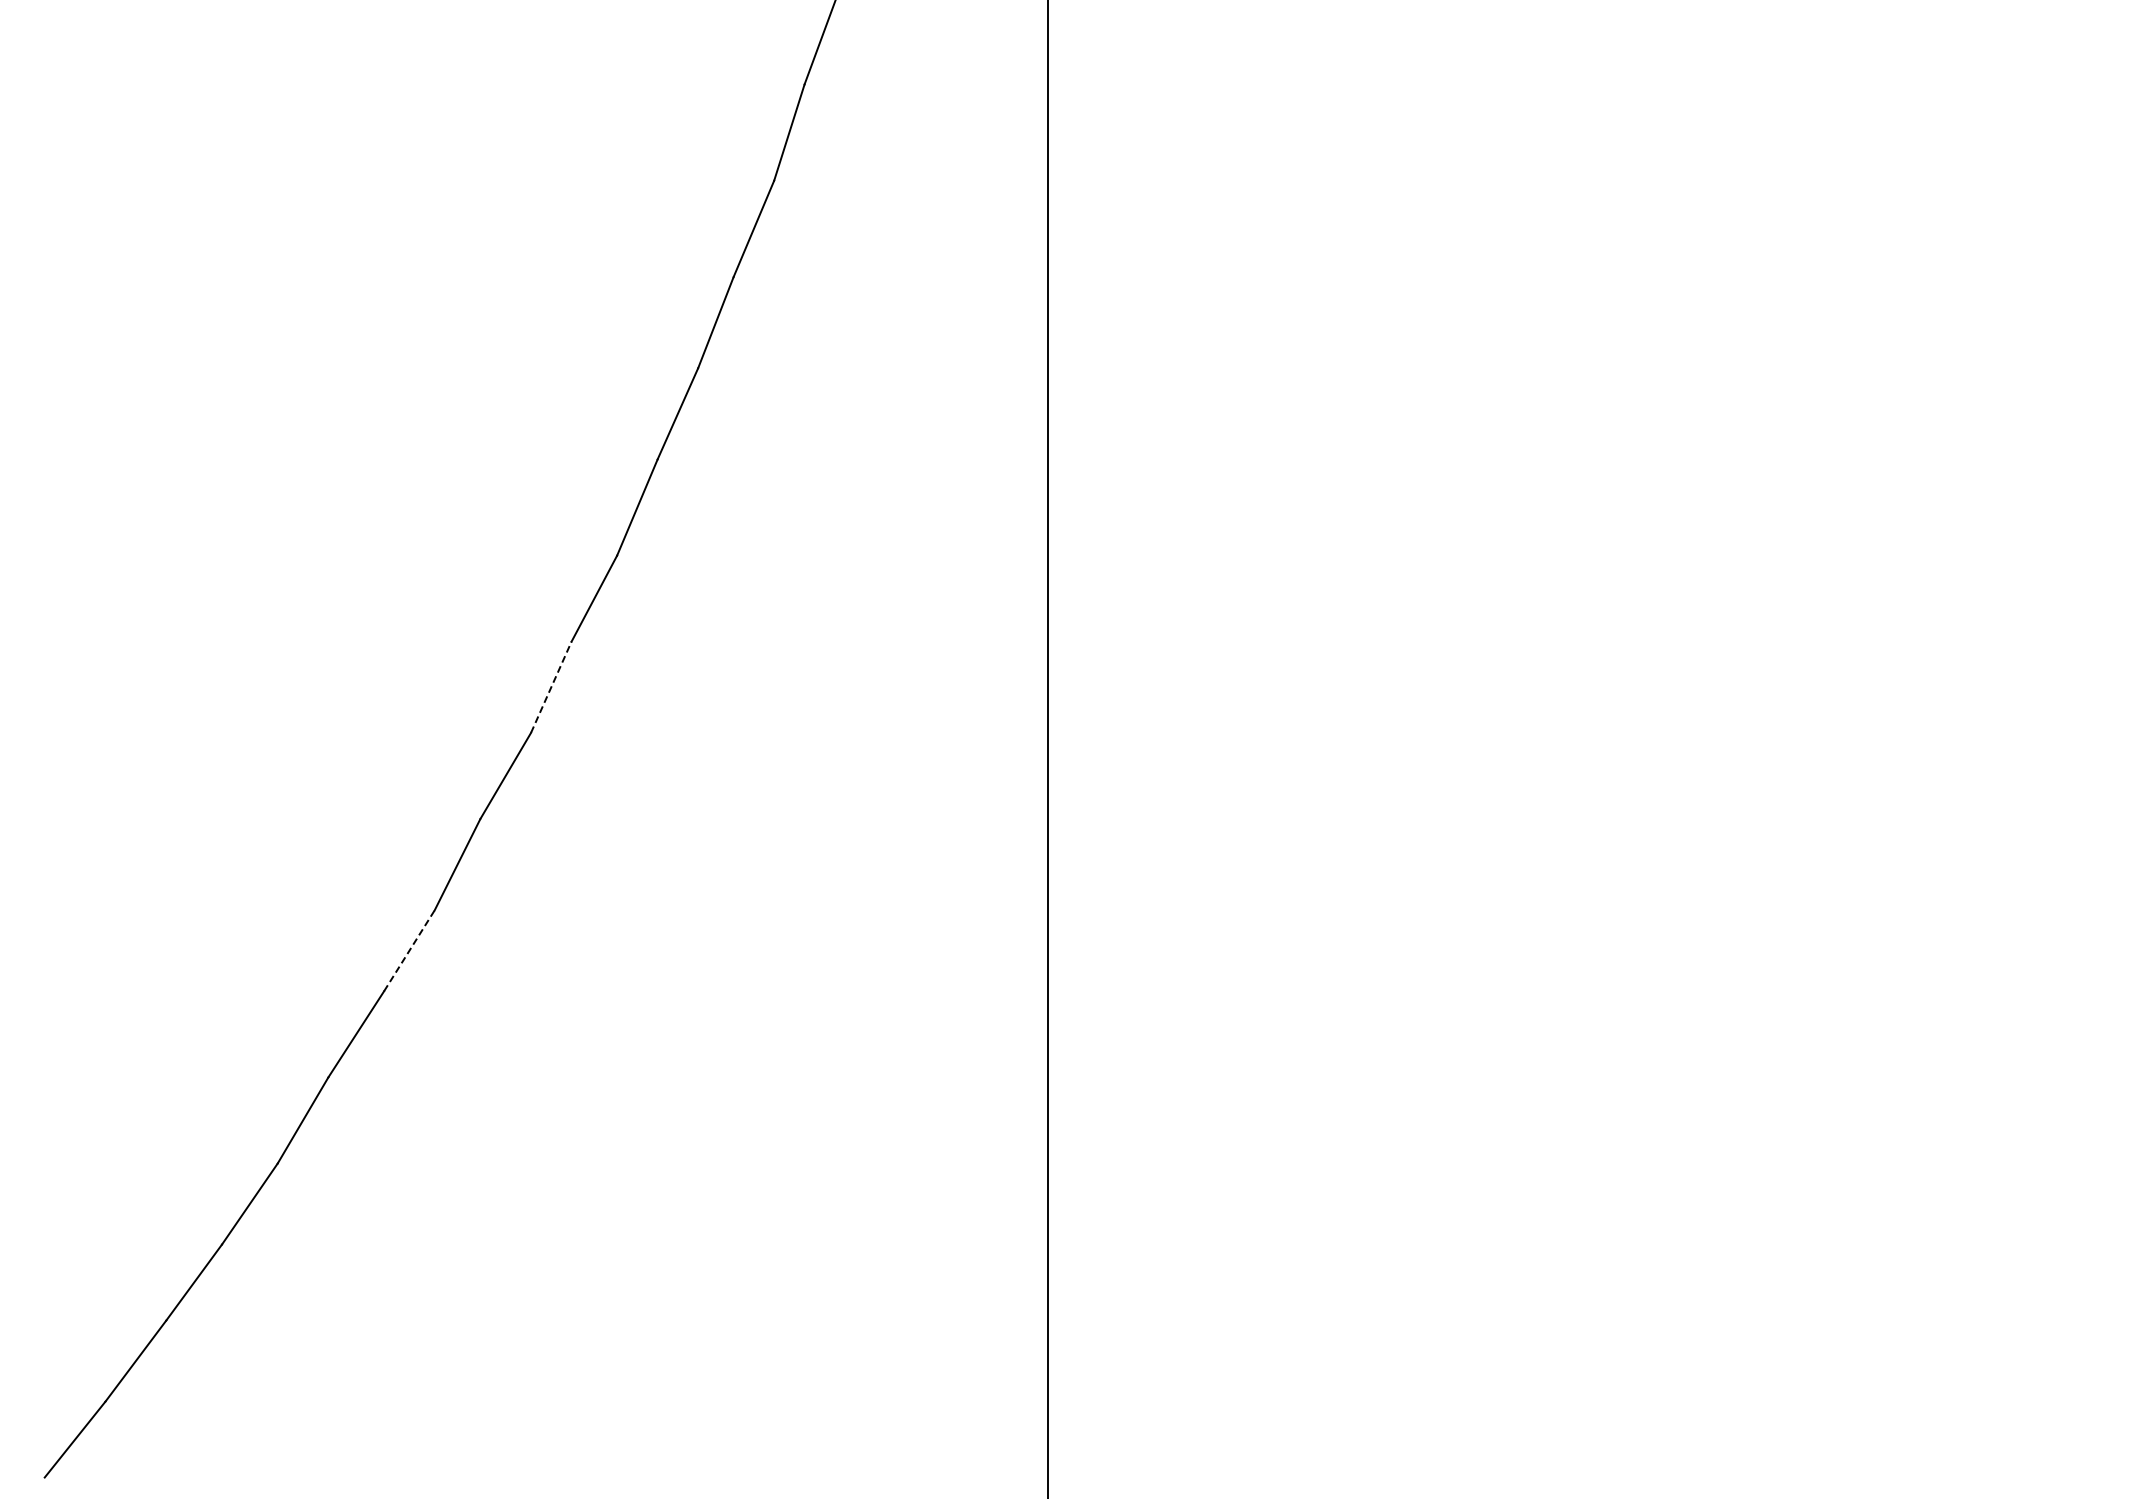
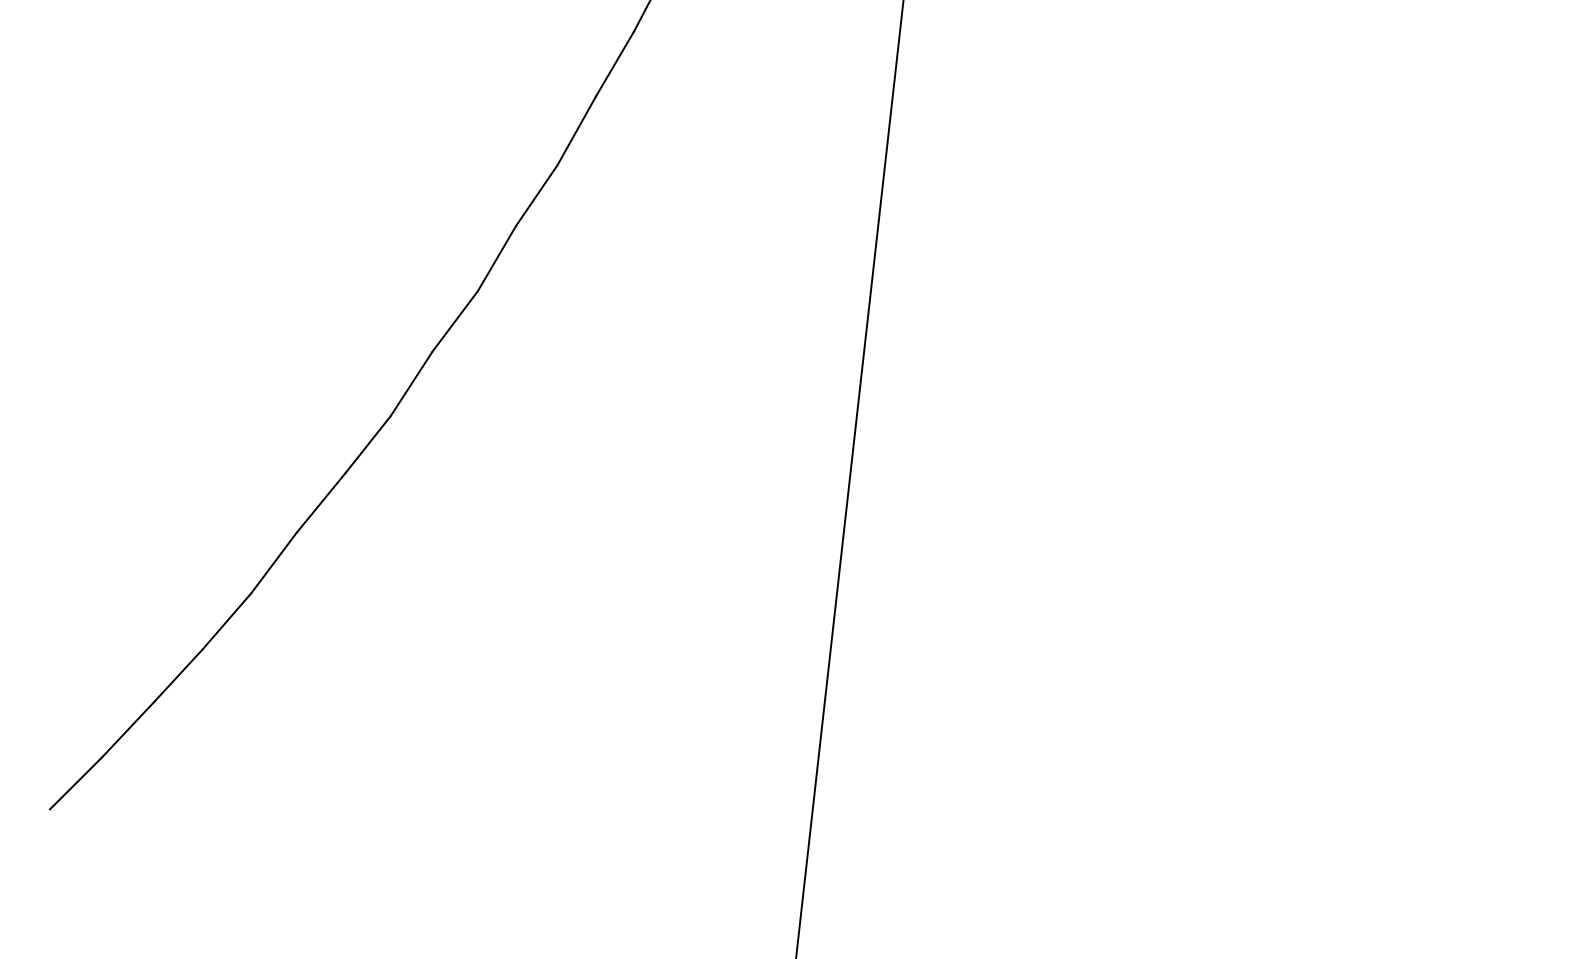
line: (551, 687) -> (497, 258), dashed -> solid
line: (409, 950) -> (368, 444), dashed -> solid

